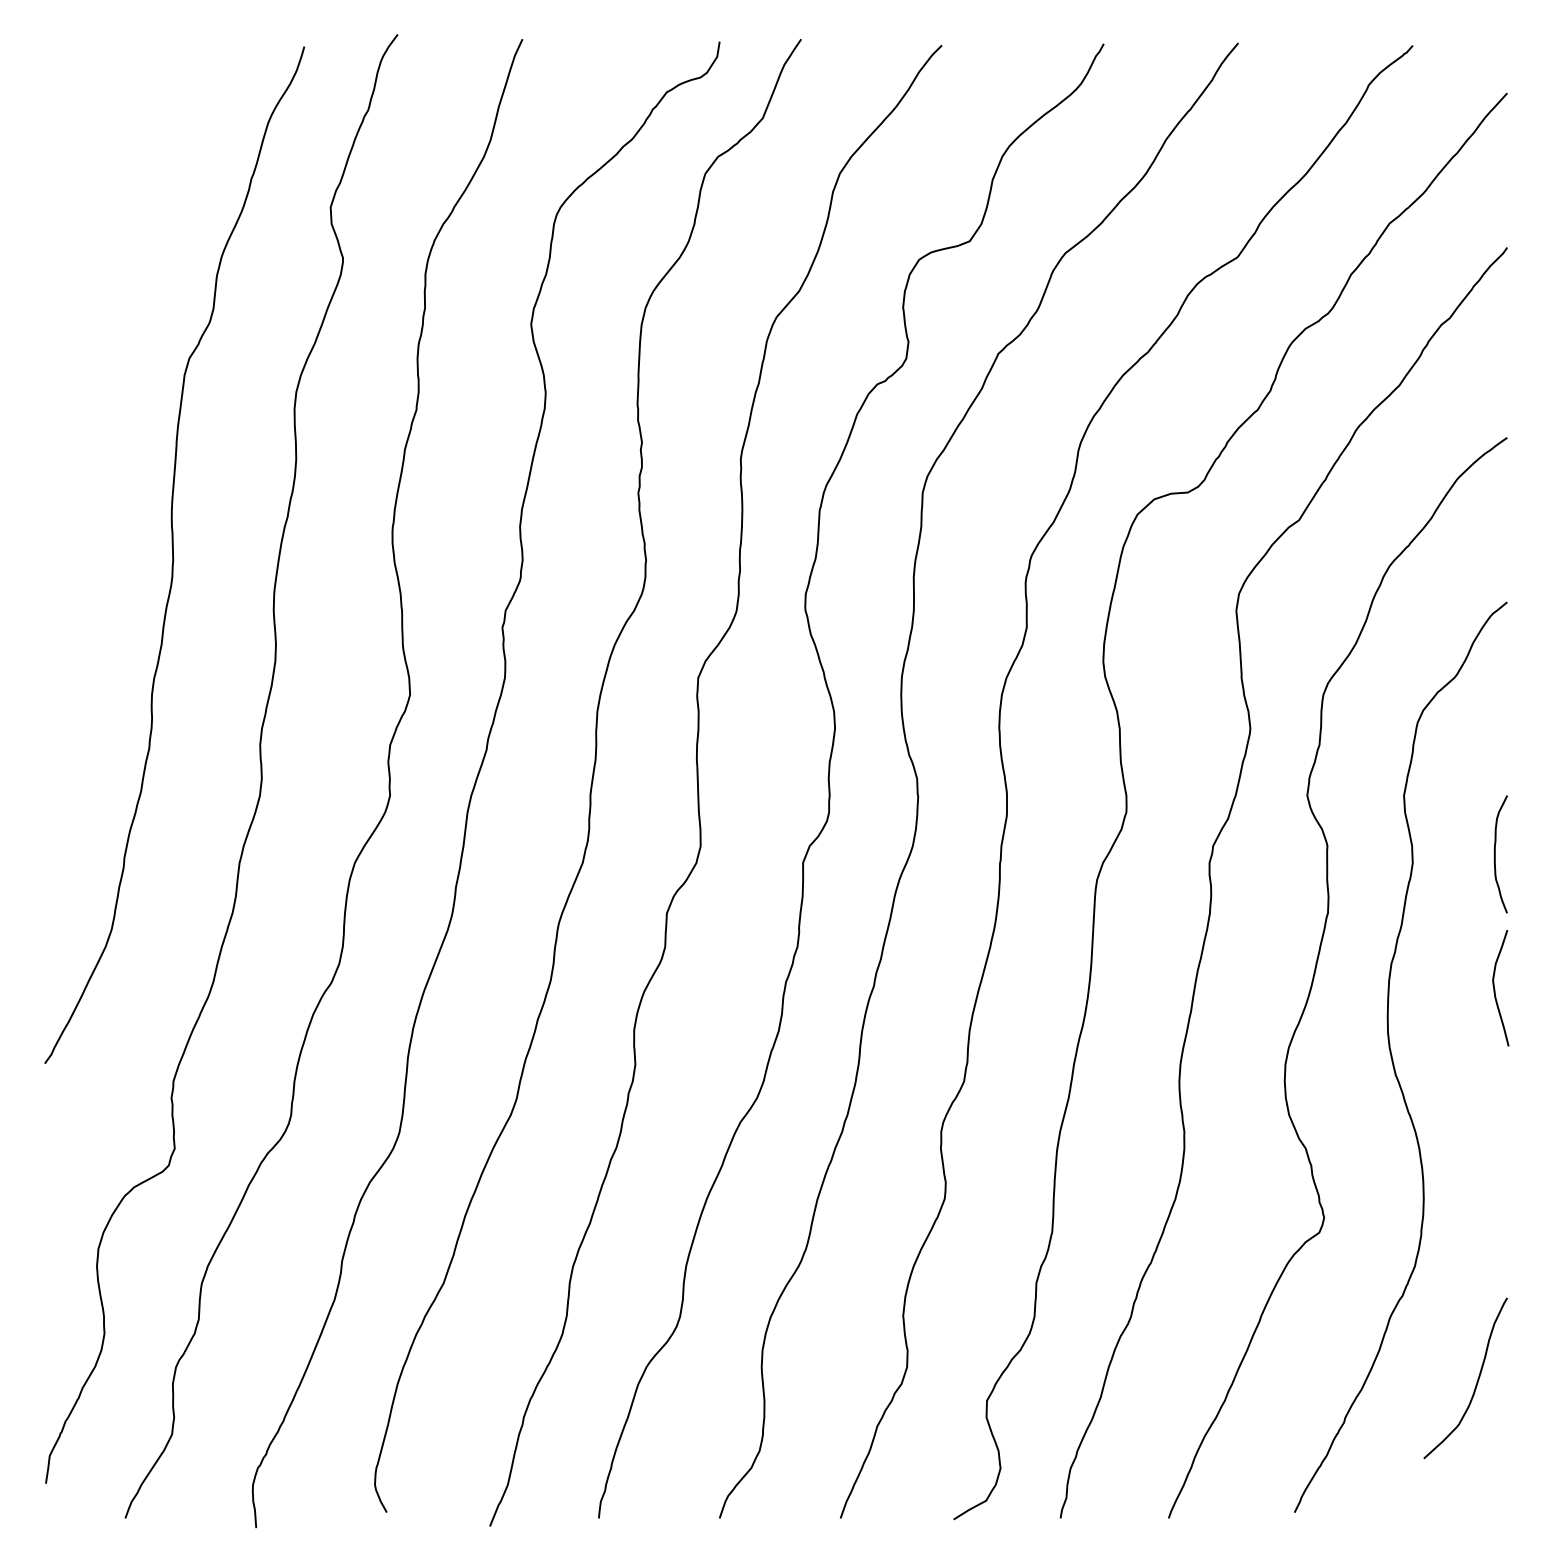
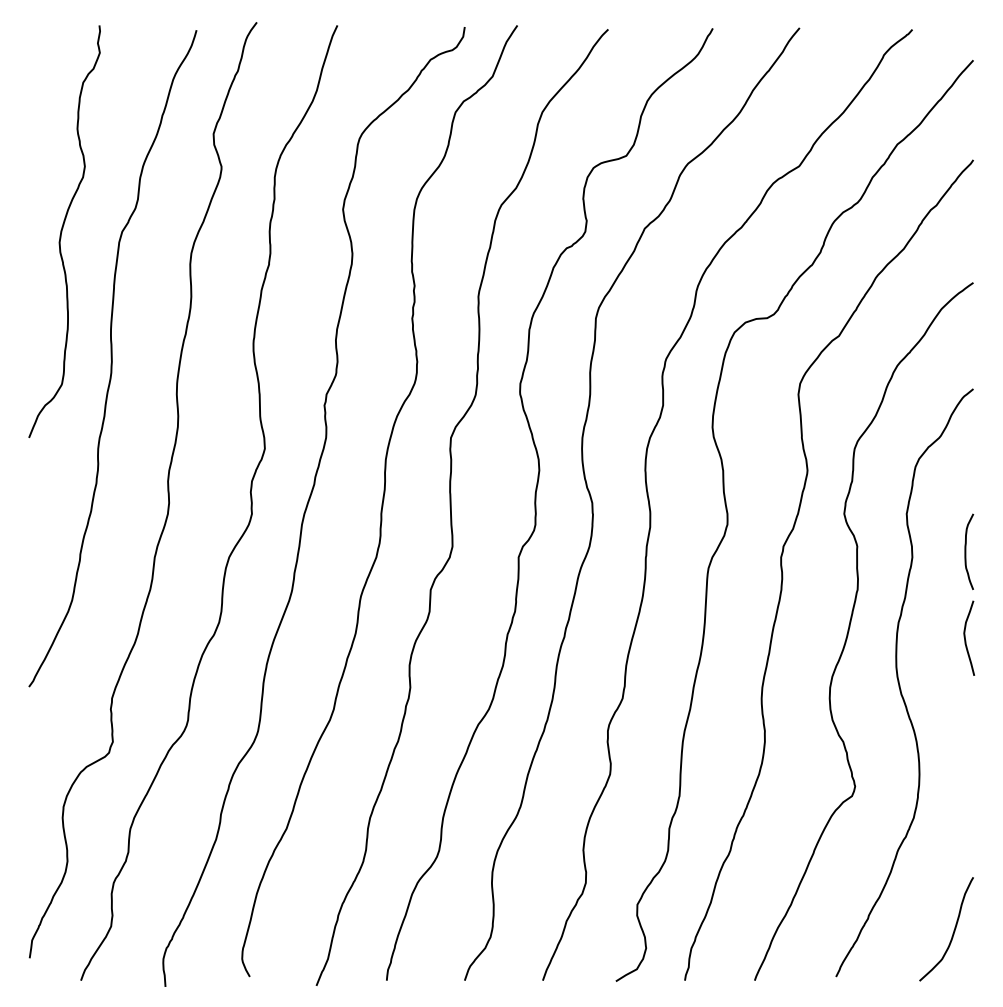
curve: (96, 358) -> (62, 231), added
curve: (1476, 1380) -> (953, 930), moved

